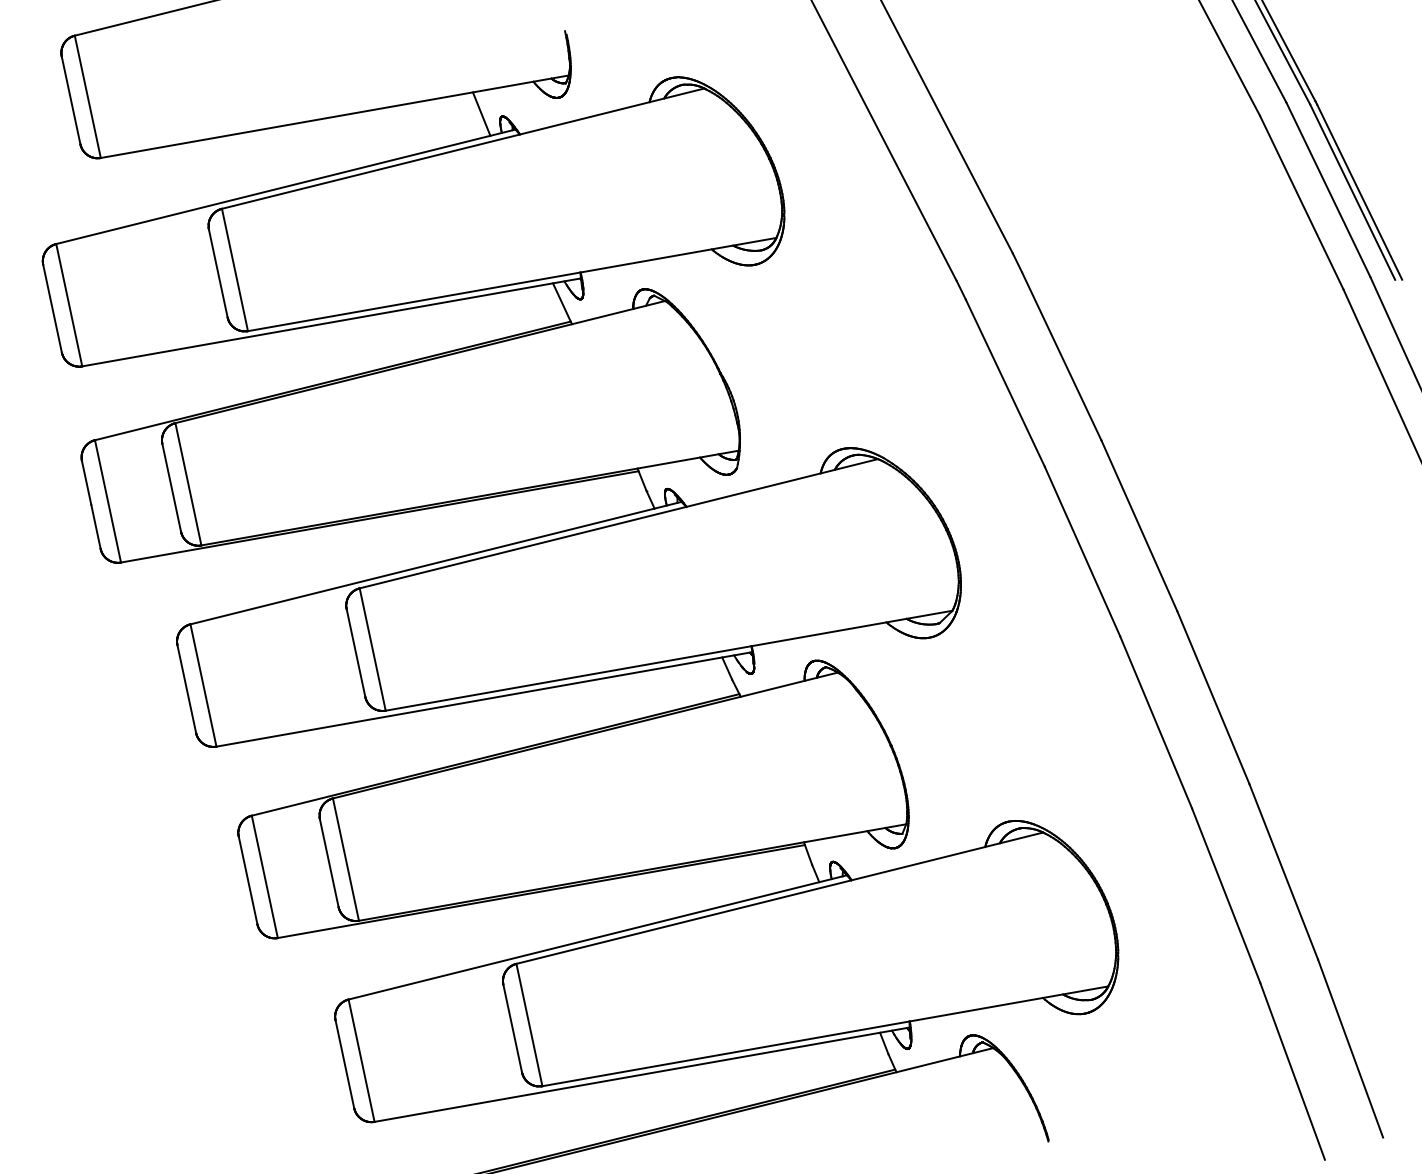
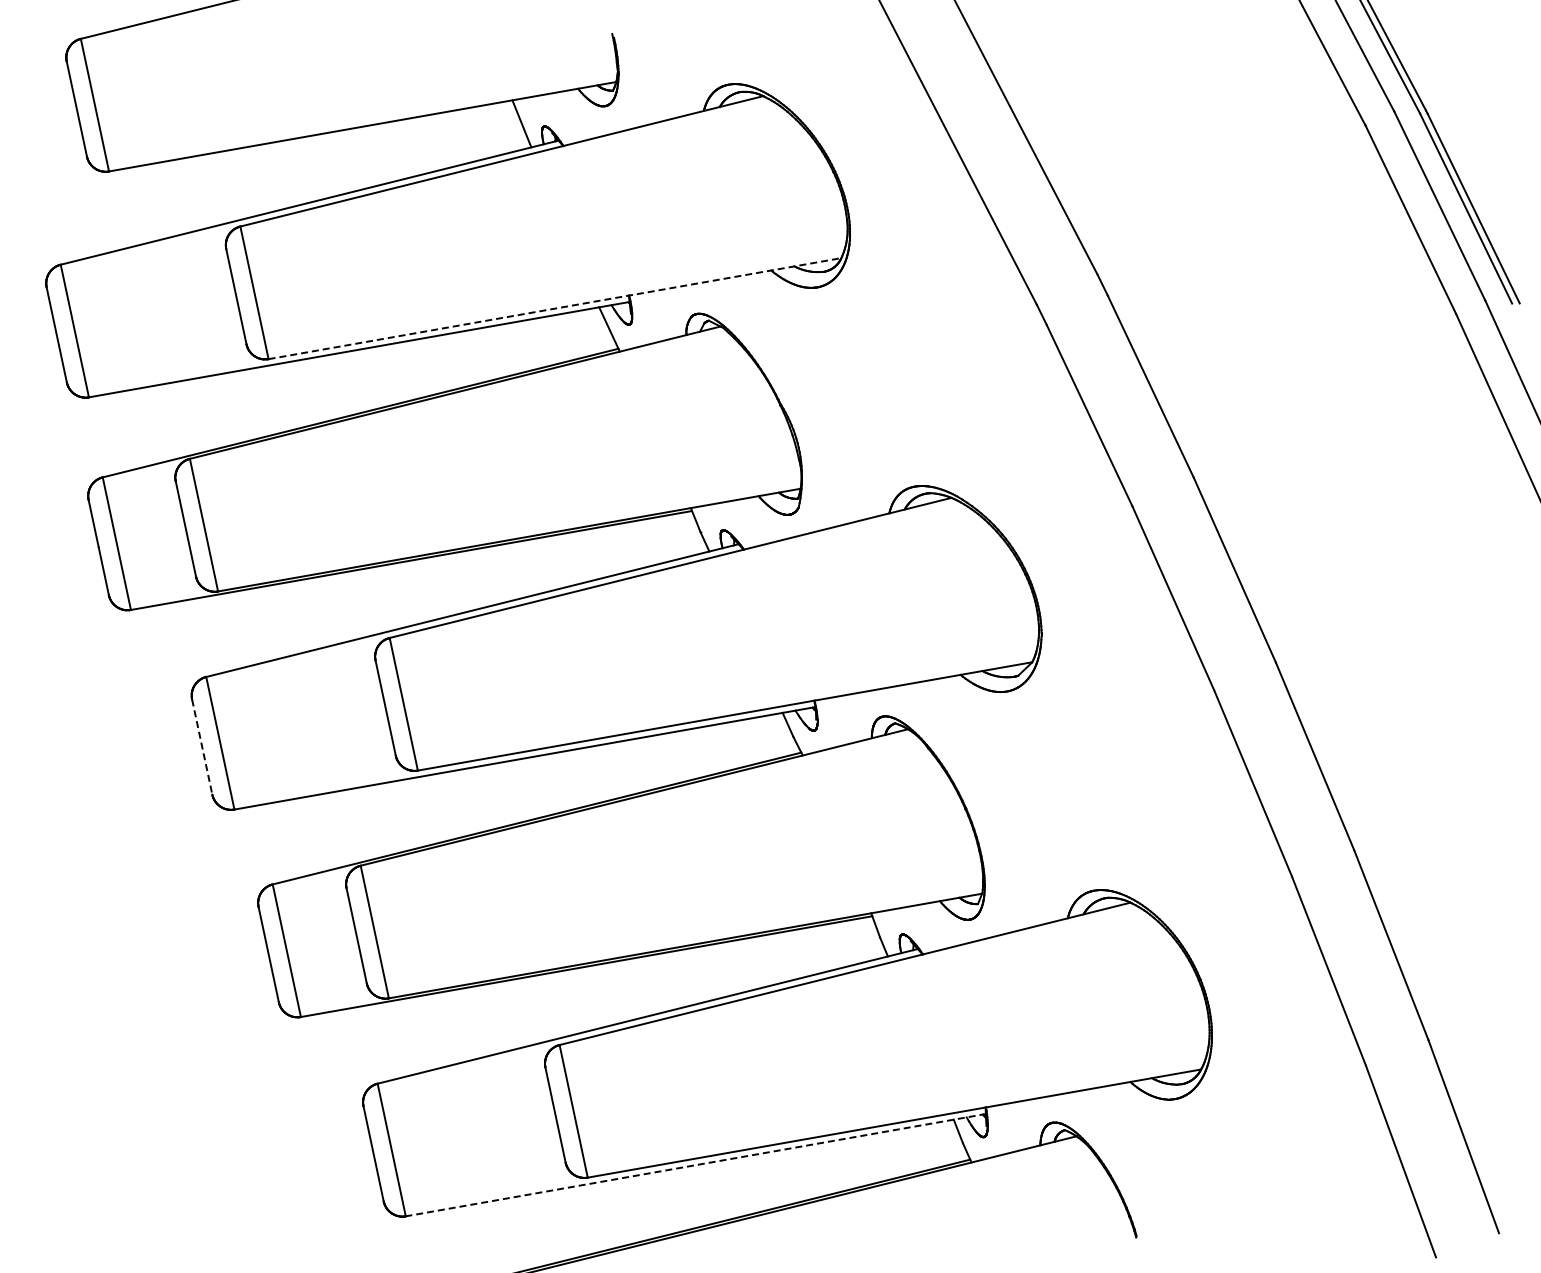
line: (512, 284) -> (555, 308), solid -> dashed
line: (187, 689) -> (202, 747), solid -> dashed
line: (642, 1075) -> (696, 1165), solid -> dashed

